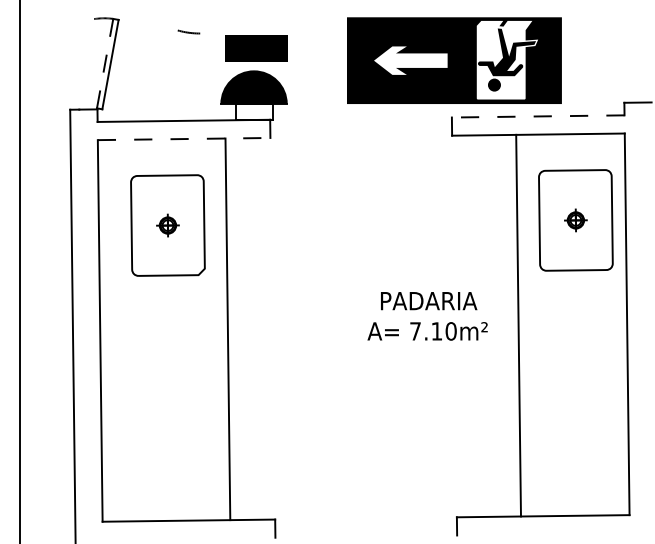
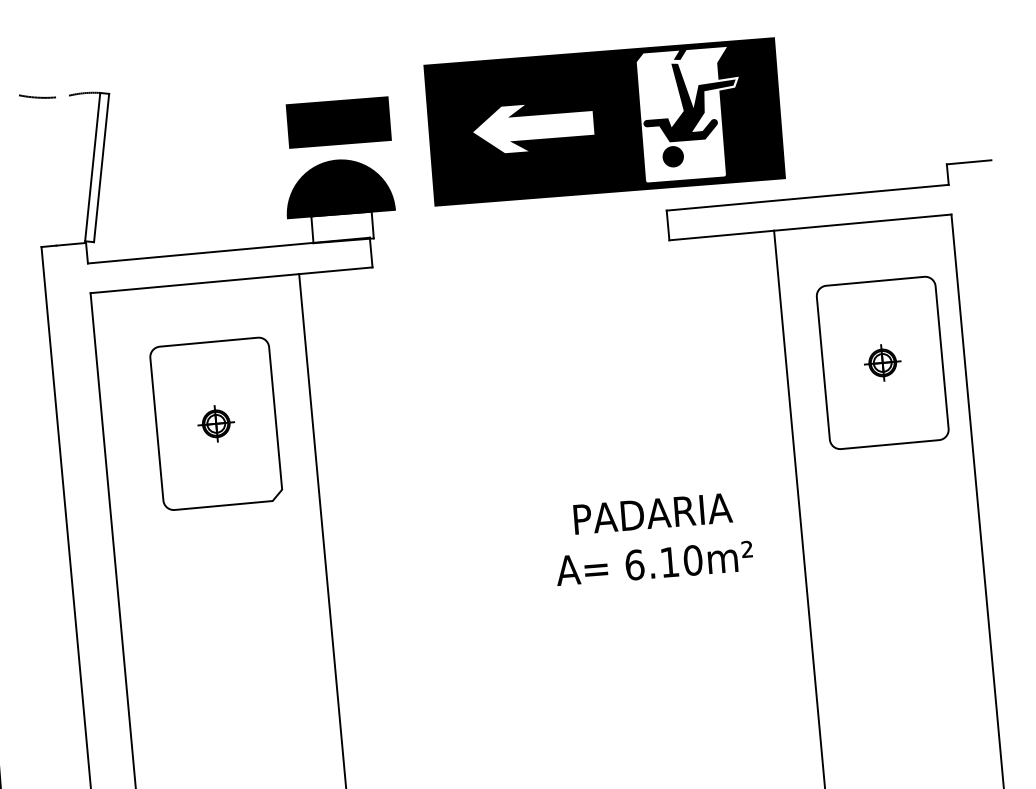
line: (188, 31) -> (36, 95), moved
part: (454, 60) -> (604, 121), moved
line: (105, 64) -> (93, 168), dashed -> solid
line: (537, 116) -> (806, 197), dashed -> solid
line: (184, 139) -> (232, 280), dashed -> solid
text: (415, 331) -> (634, 565), 7.10m² -> 6.10m²

